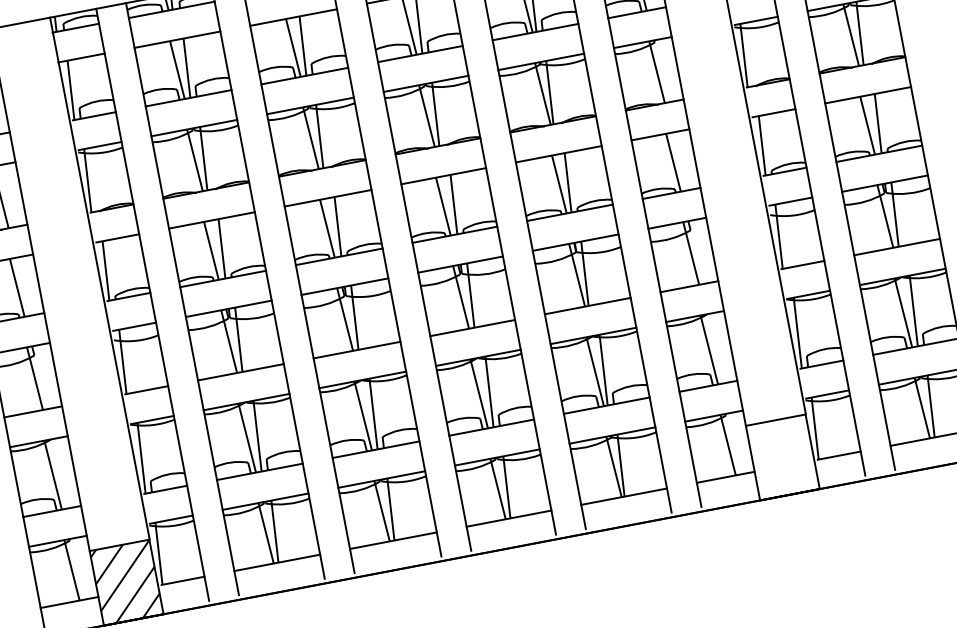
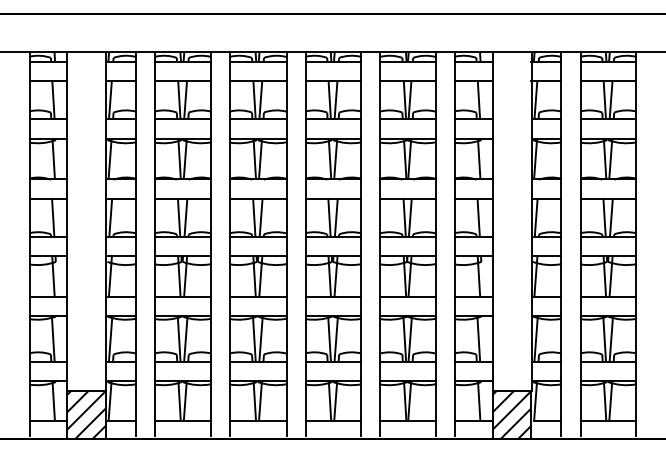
hatch: (782, 456) -> (511, 414), added

